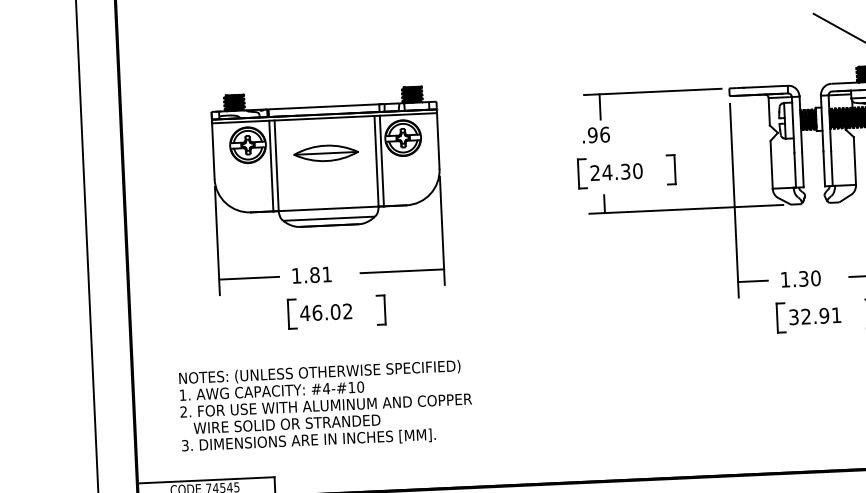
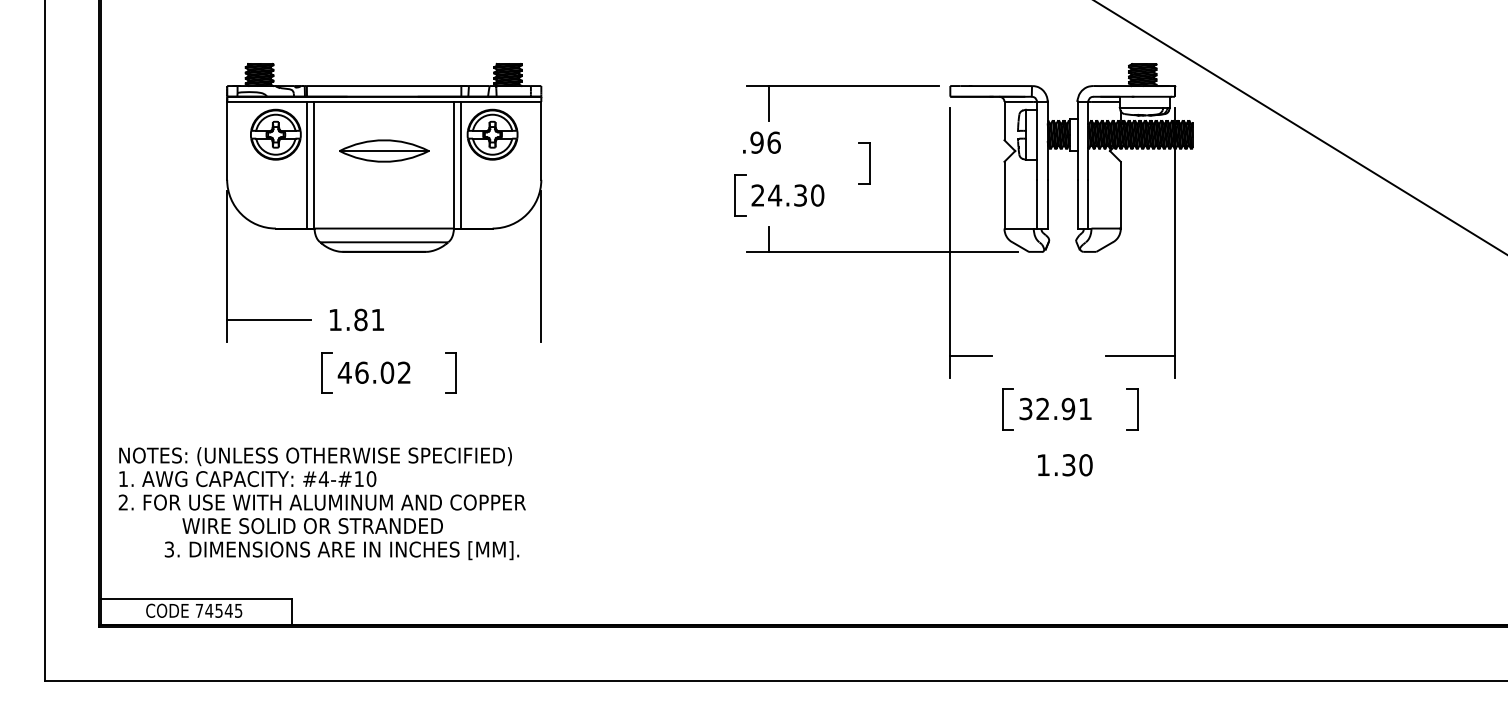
part: (671, 169) -> (864, 163), moved
line: (402, 271) -> (482, 320), removed
text: (801, 279) -> (1065, 465), moved
text: (324, 388) -> (321, 478), moved

